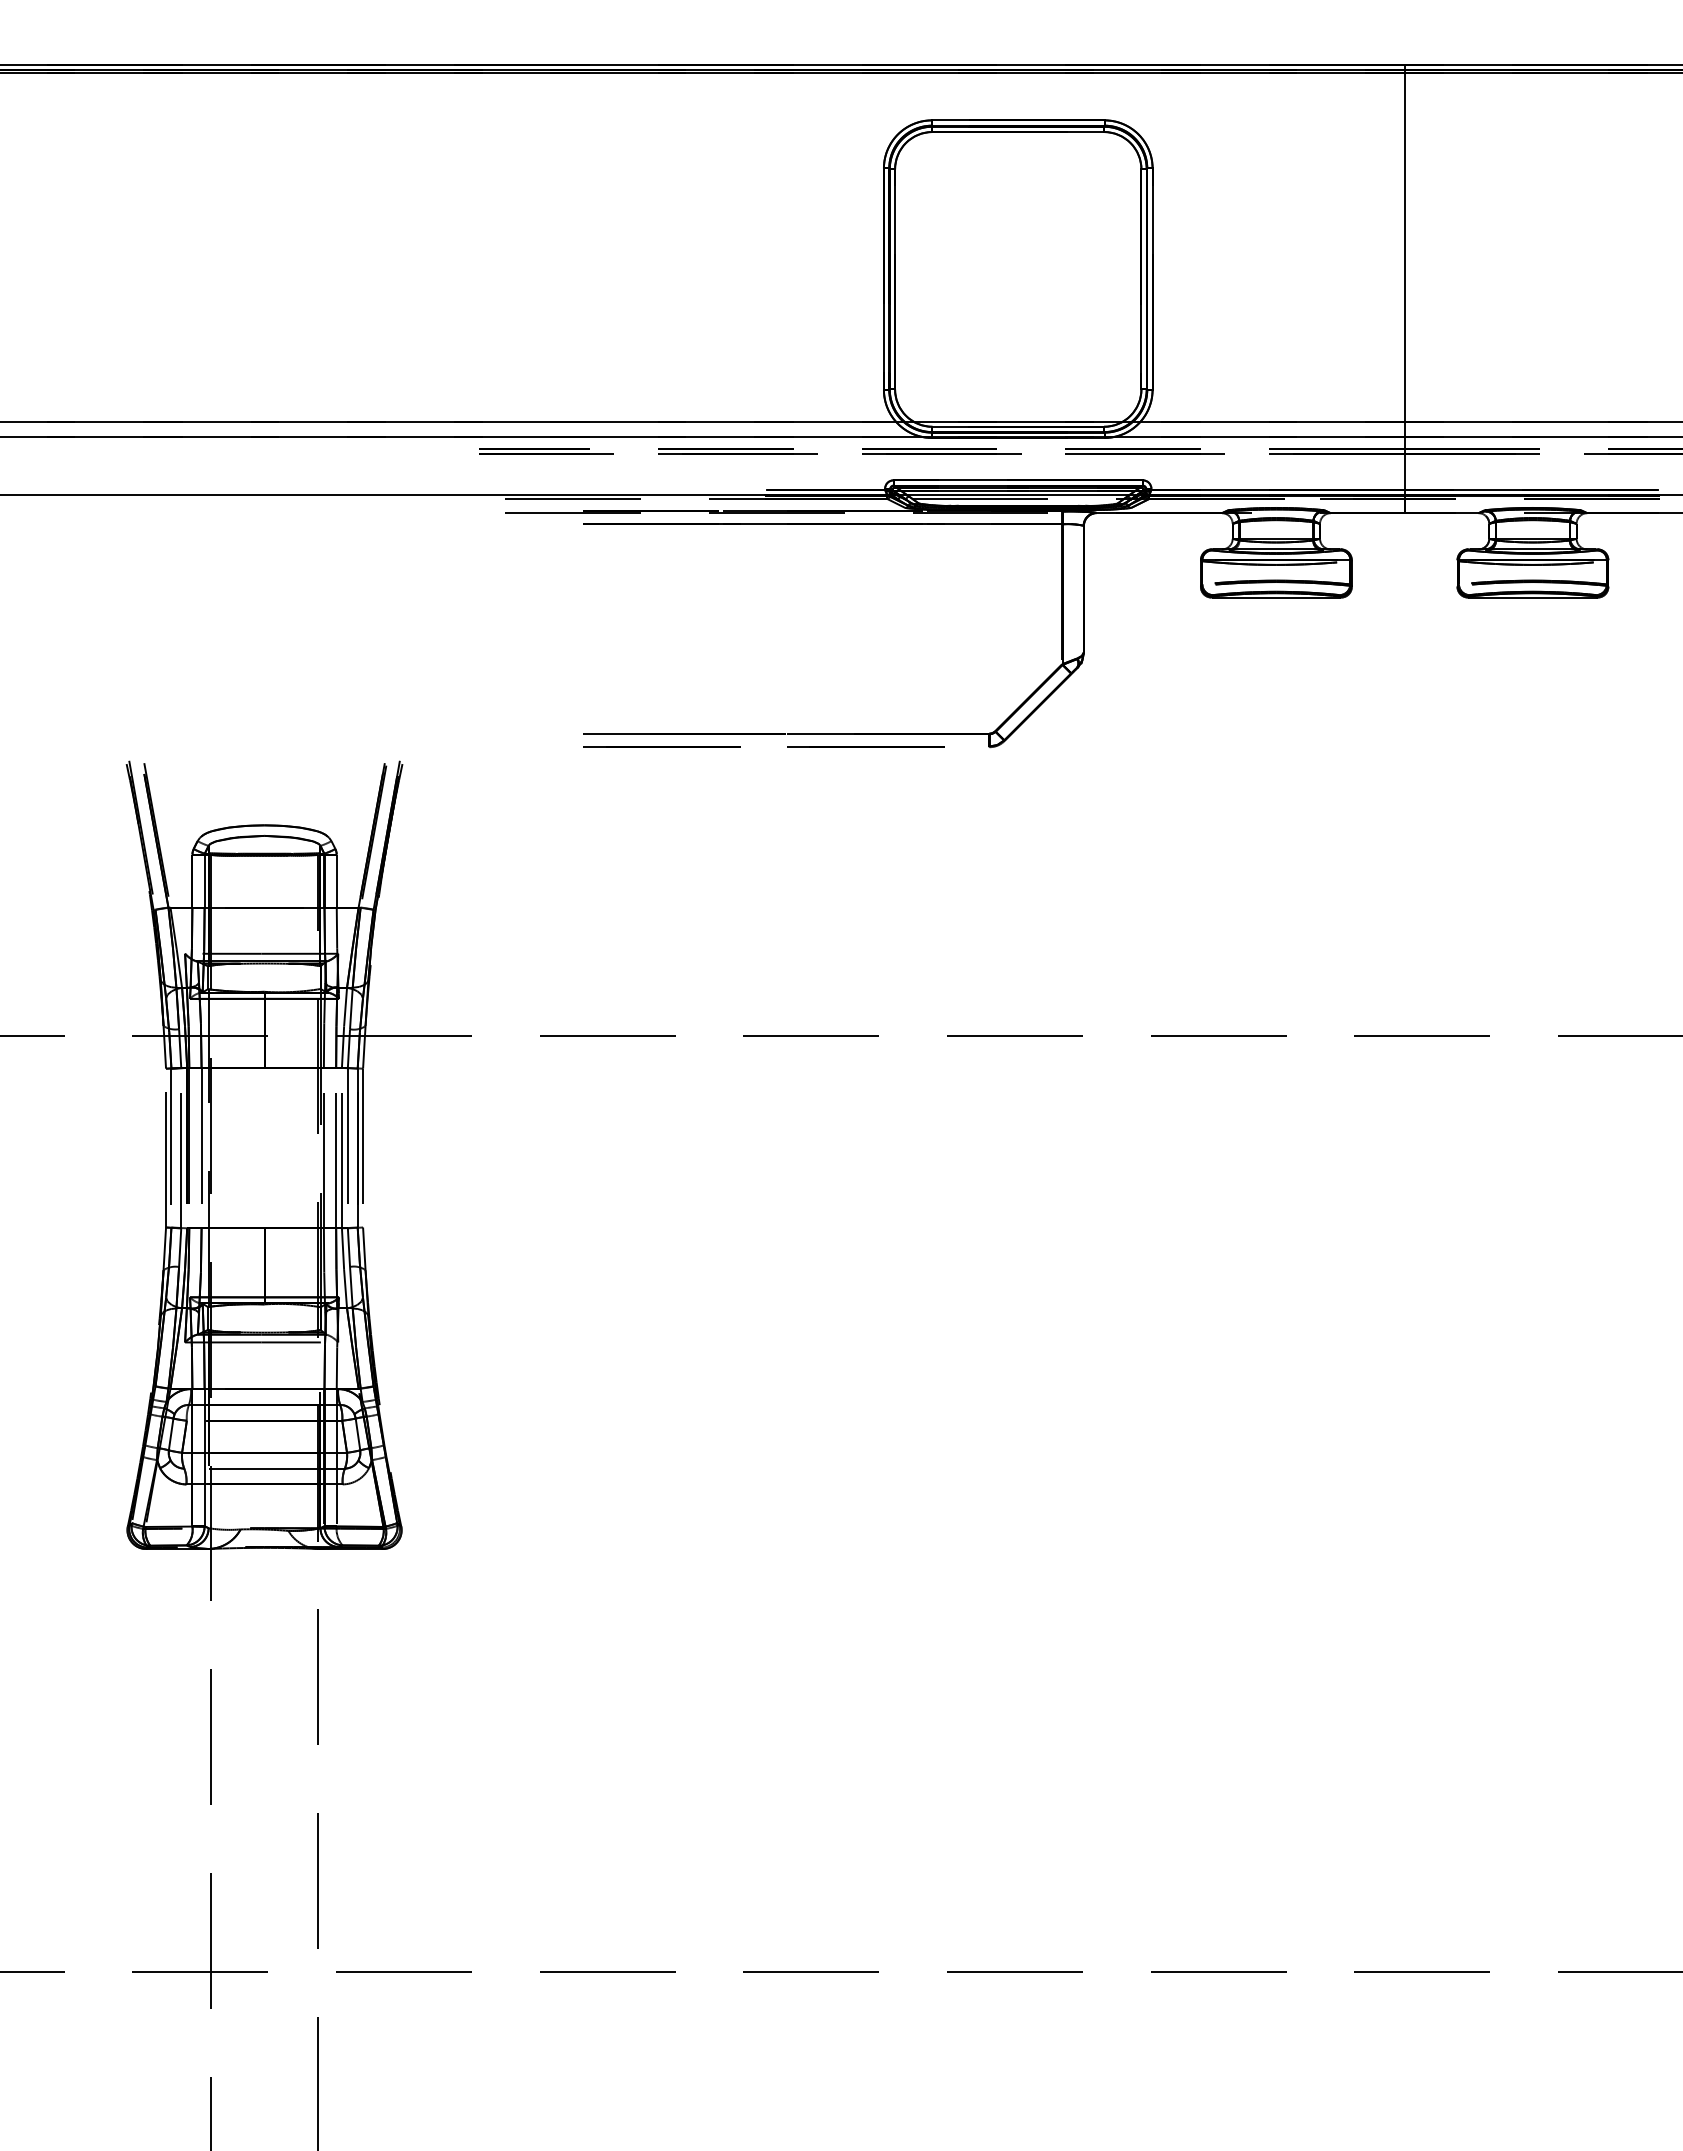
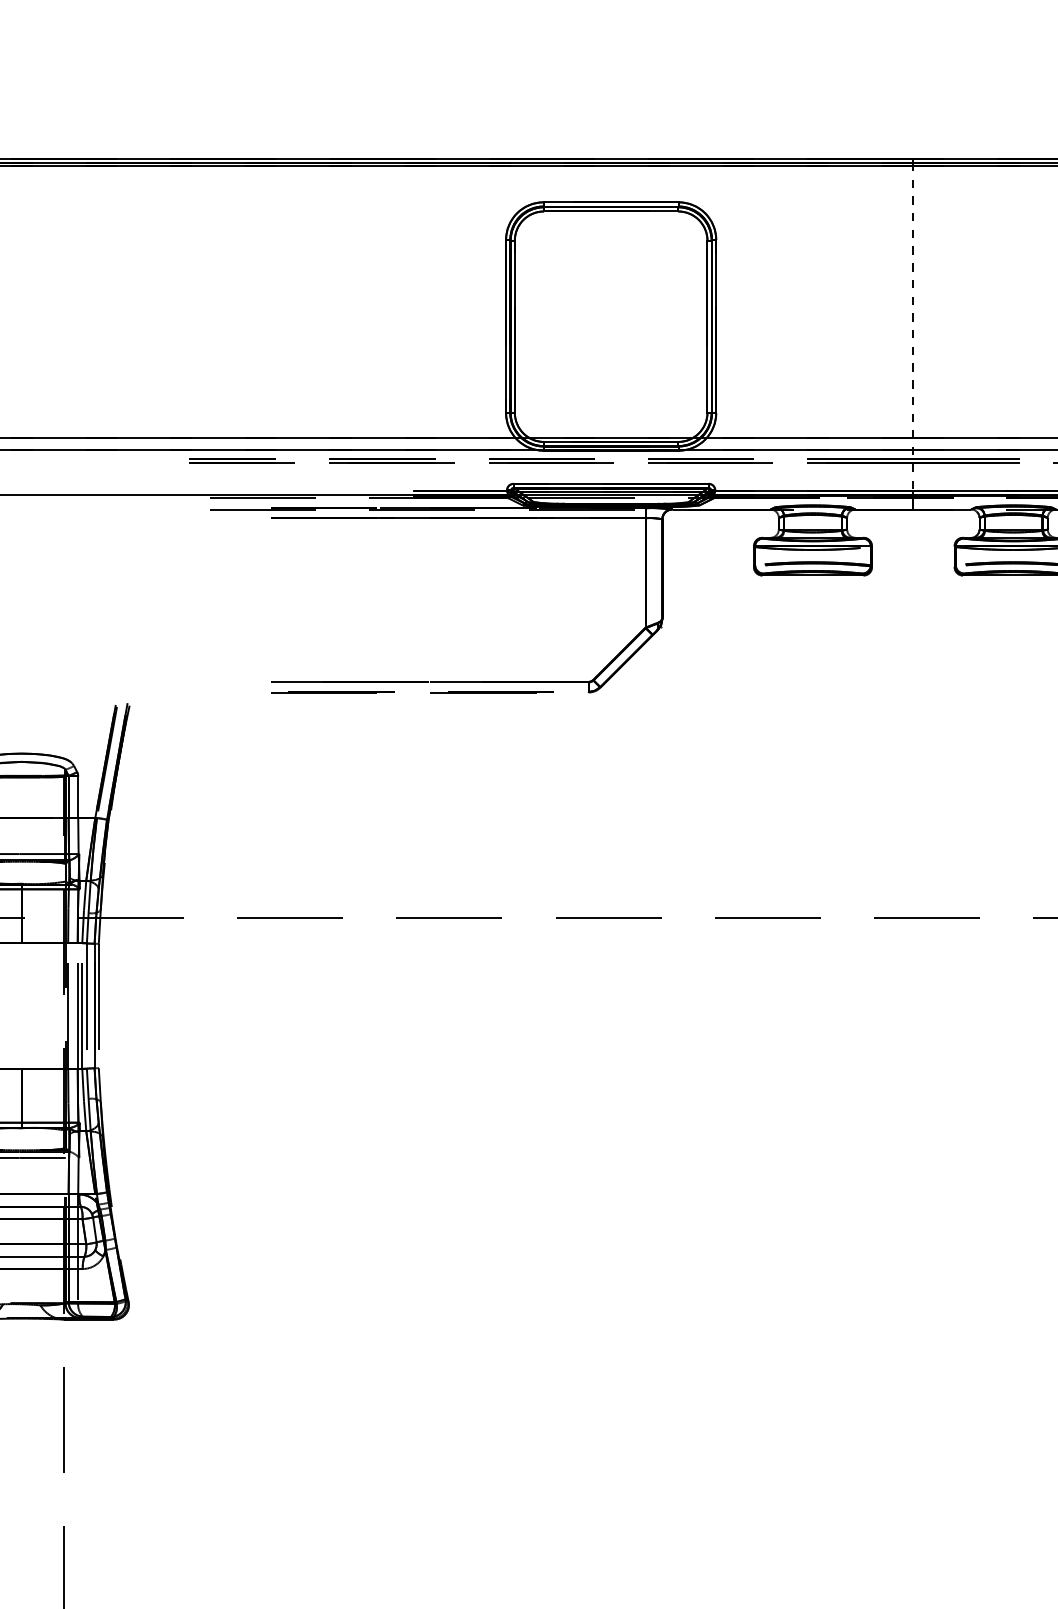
line: (1404, 280) -> (913, 327), solid -> dashed

